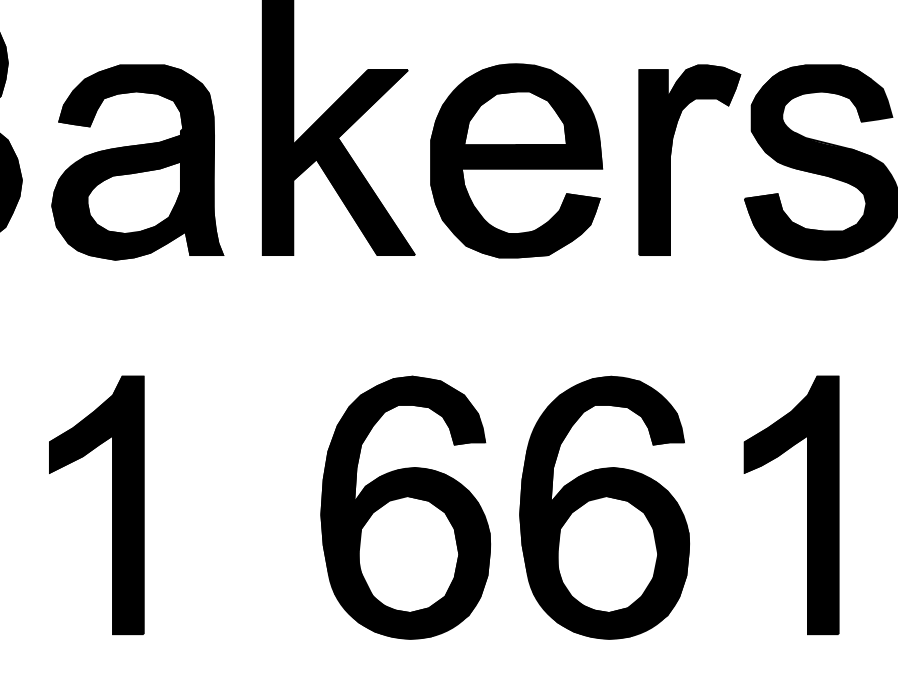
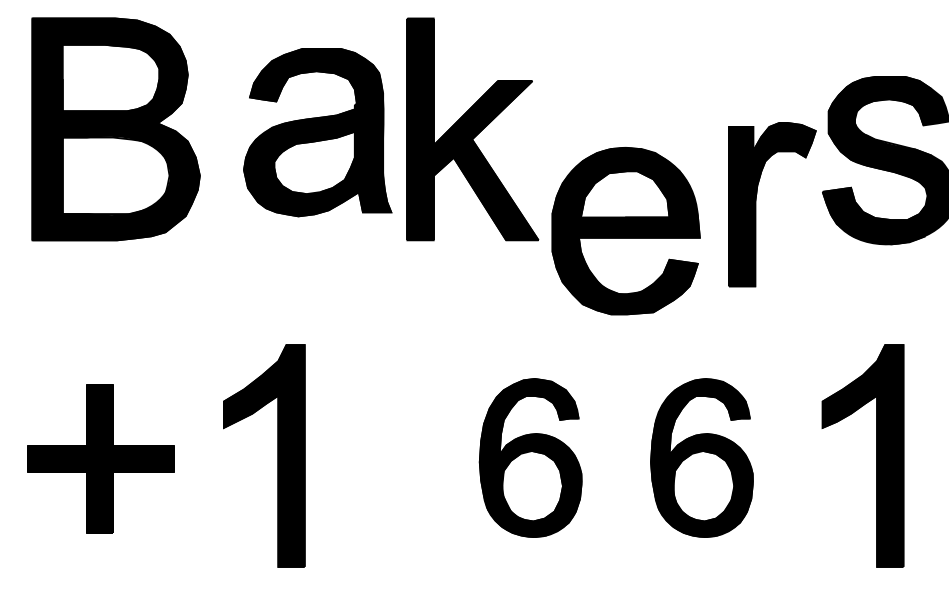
part: (671, 160) -> (756, 204), moved
part: (515, 161) -> (625, 231), moved
part: (137, 162) -> (317, 132), moved
part: (405, 507) -> (530, 457), size x0.7
part: (604, 507) -> (701, 457), size x0.7

